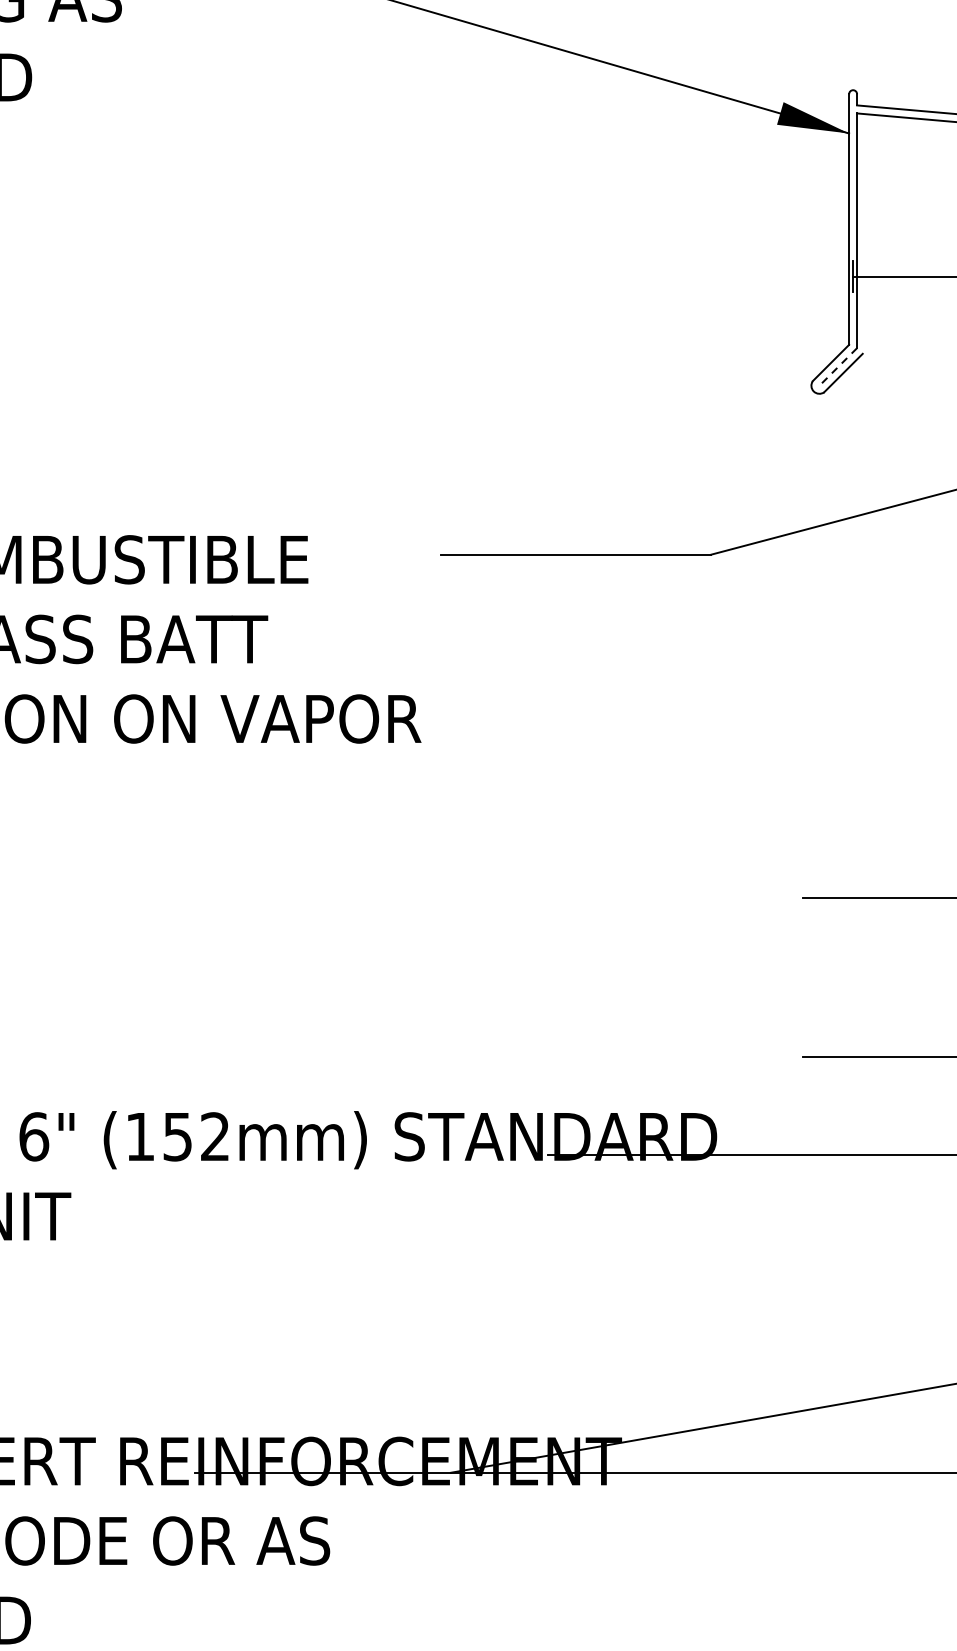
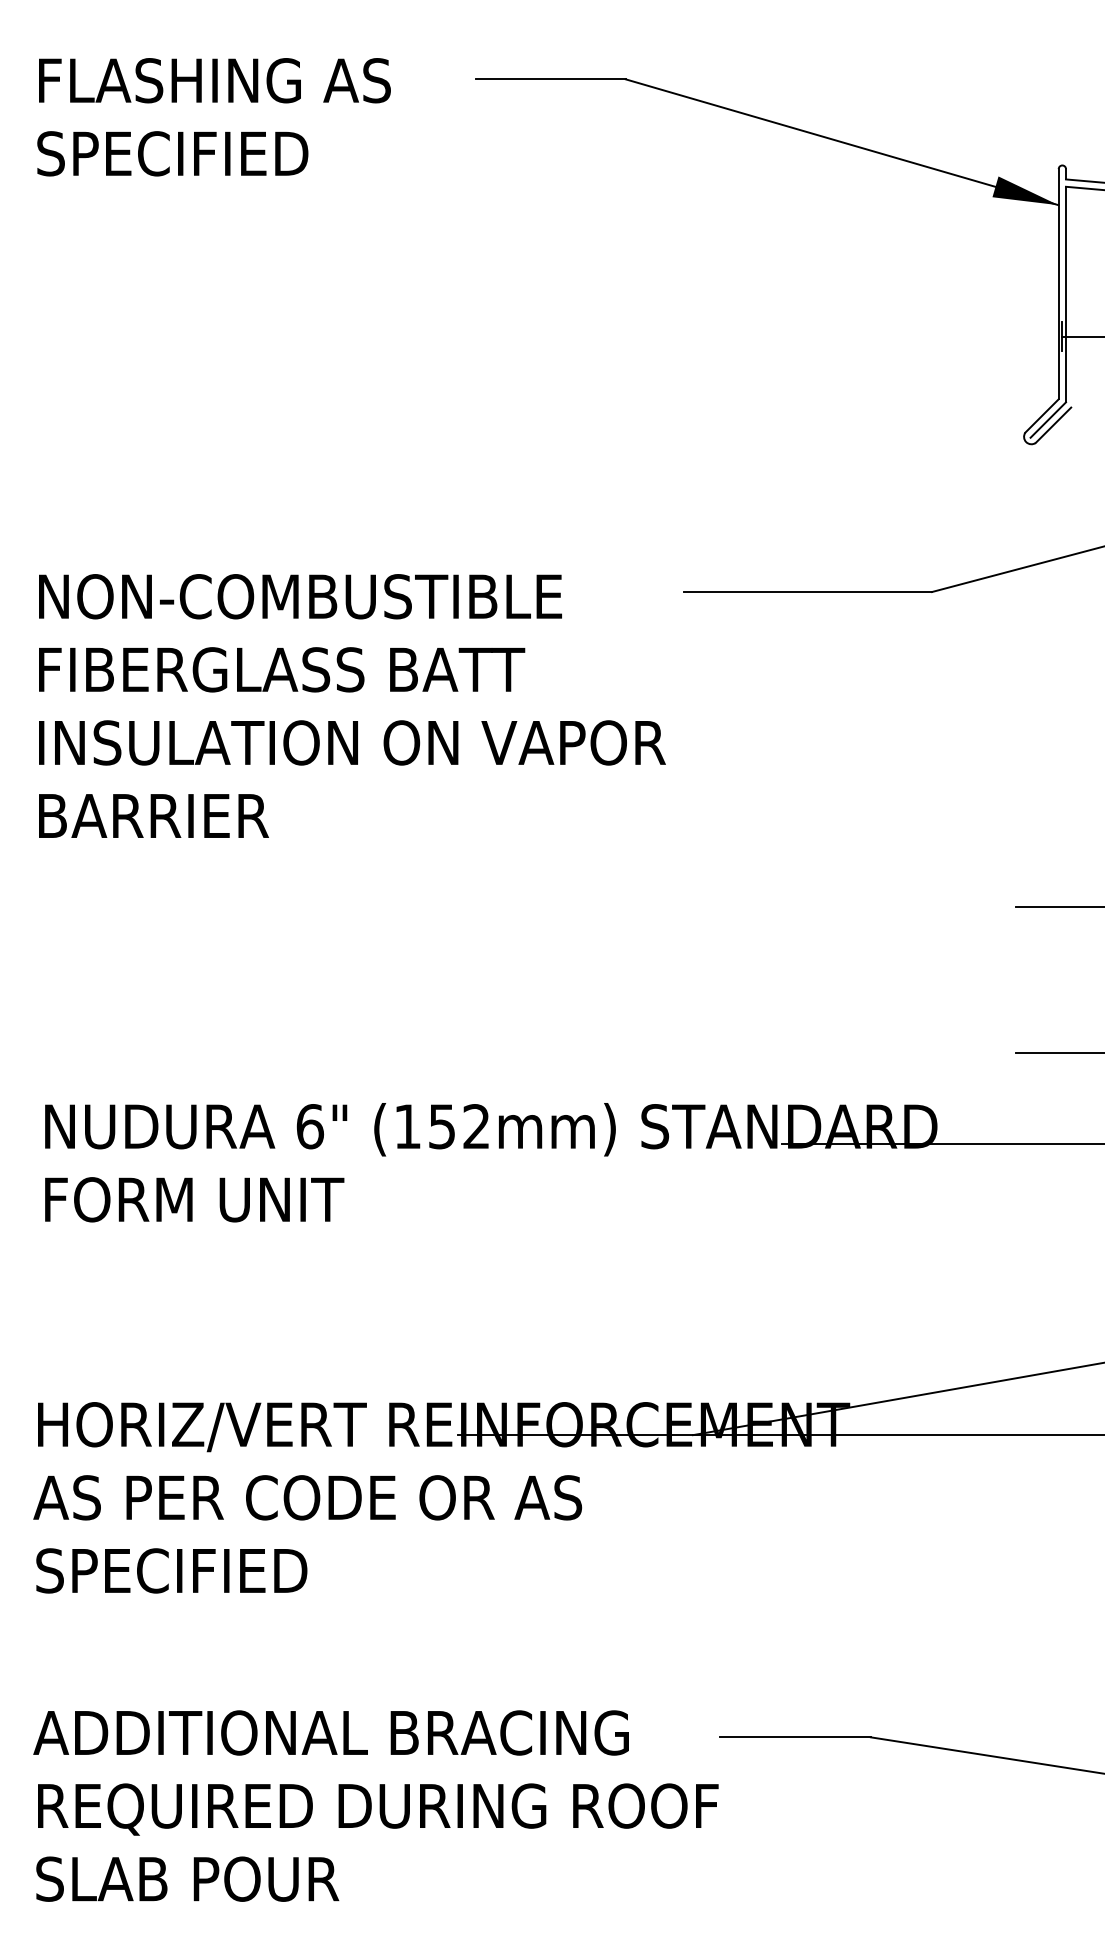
line: (836, 367) -> (1047, 420), dashed -> solid

